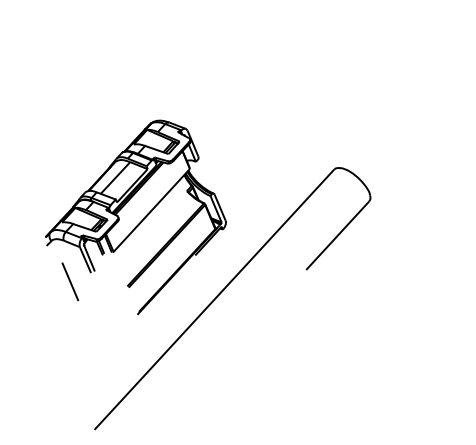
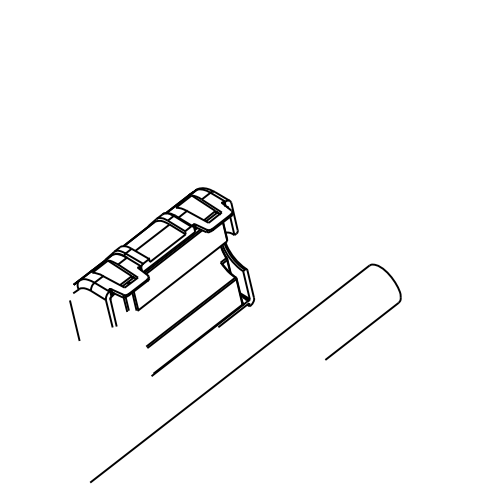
line: (70, 281) -> (74, 320), moved

